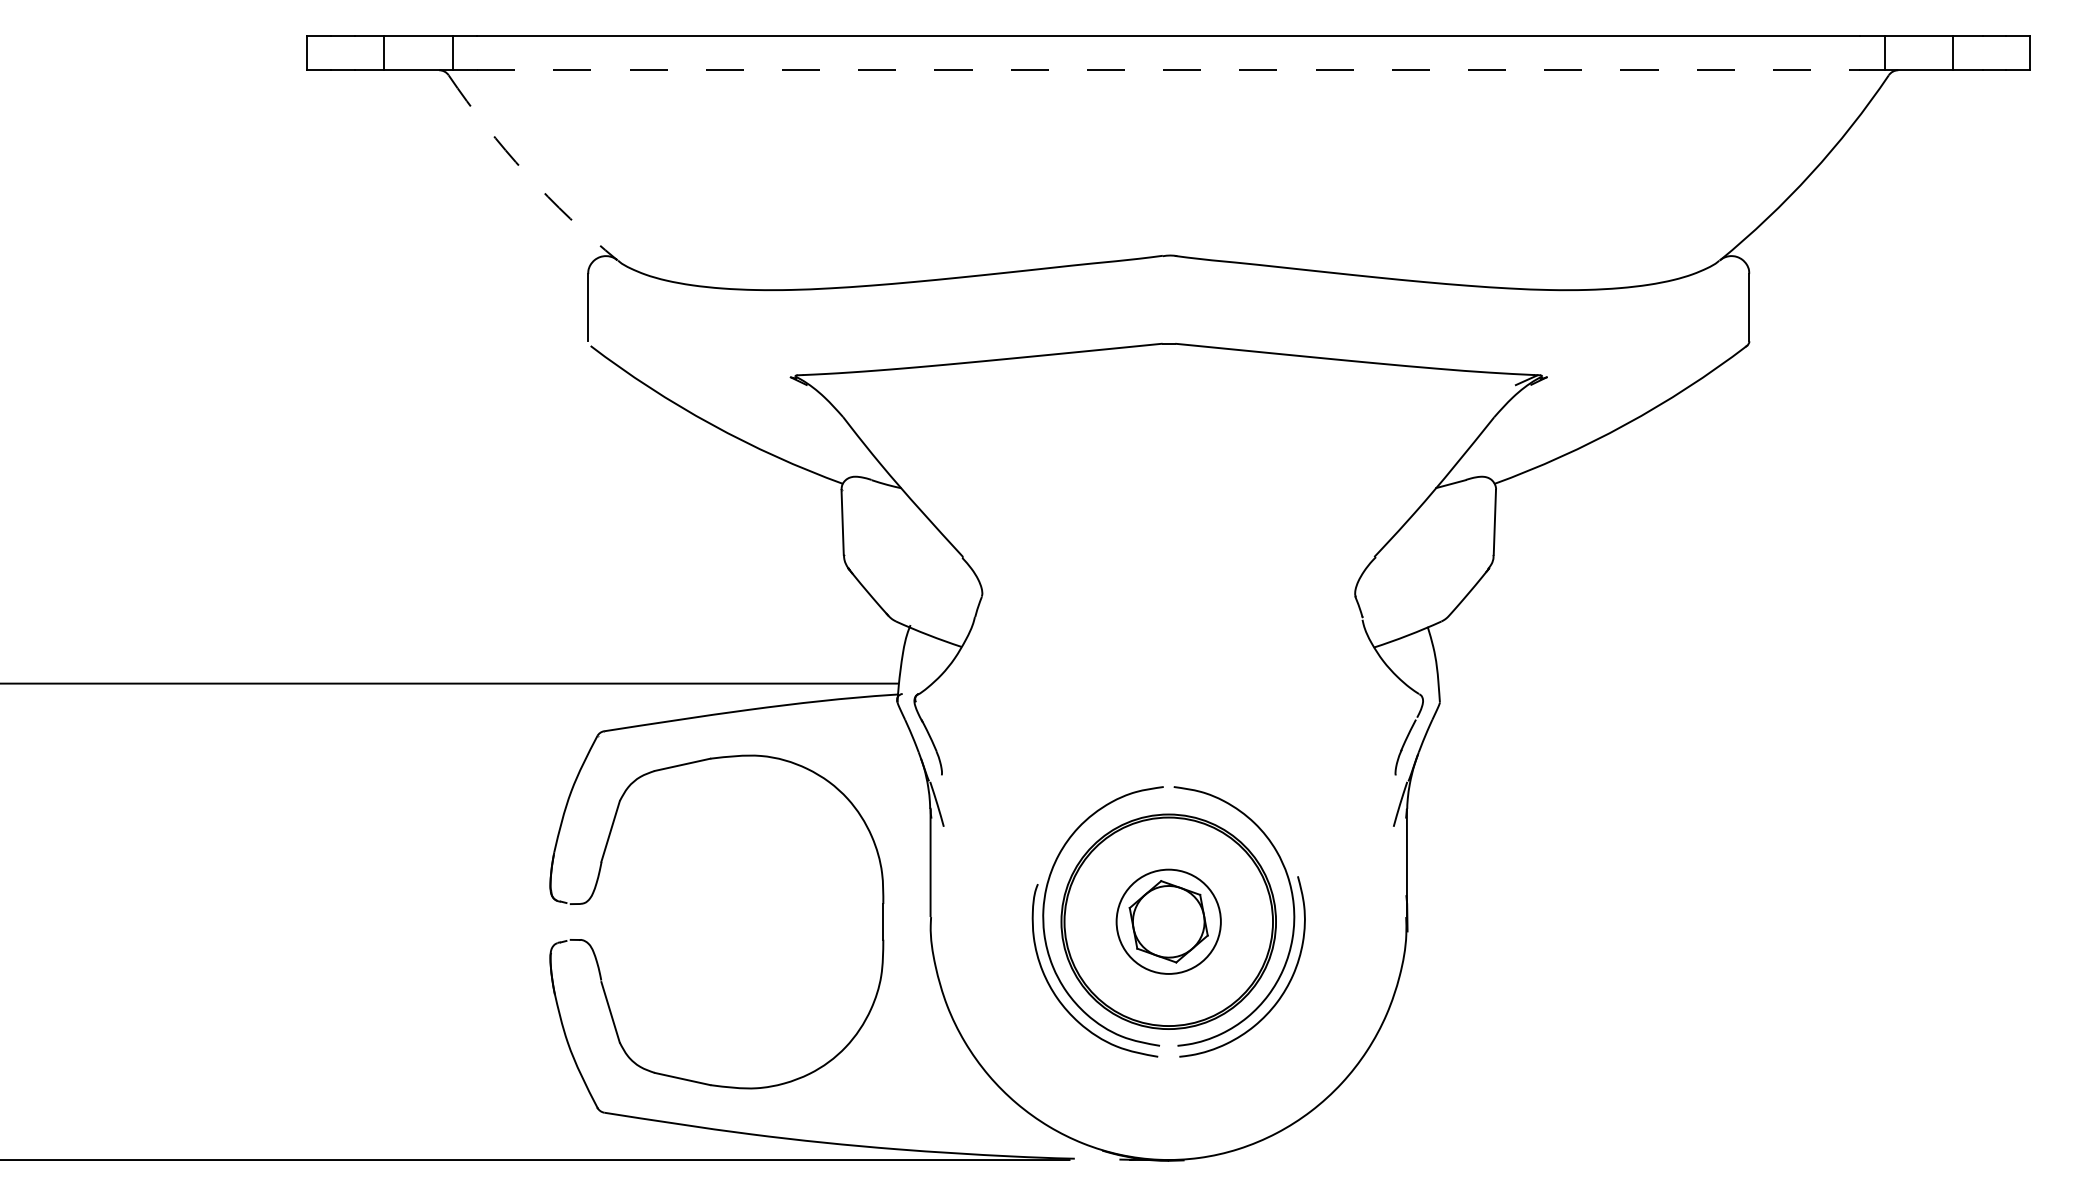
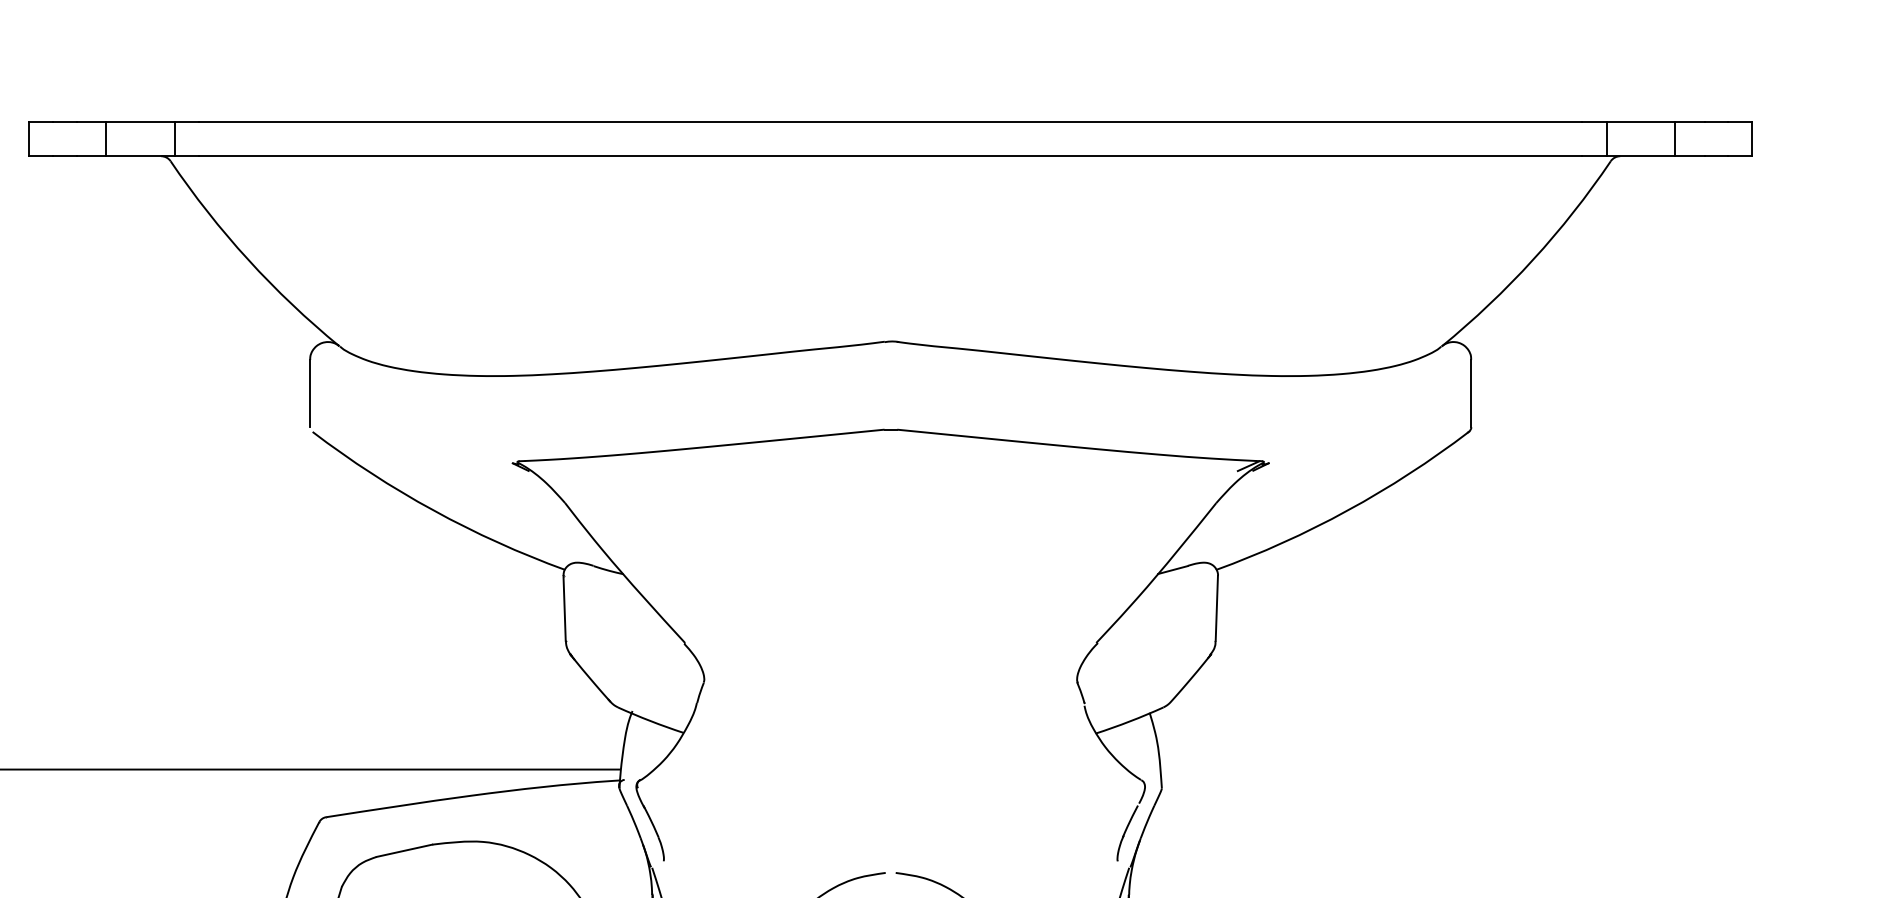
line: (1168, 70) -> (890, 156), dashed -> solid
arc: (526, 173) -> (248, 259), dashed -> solid

